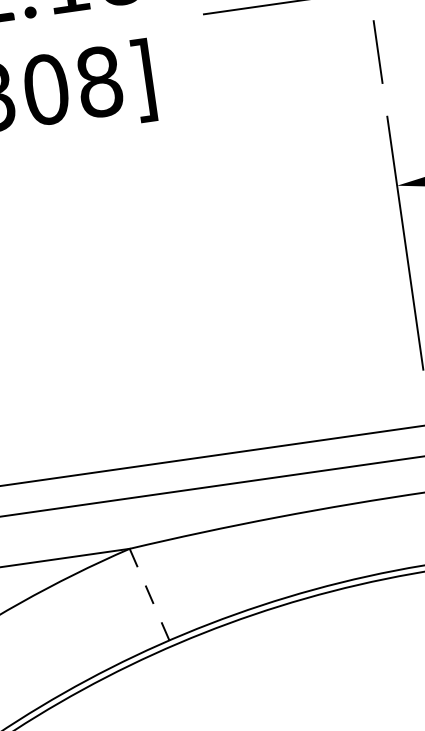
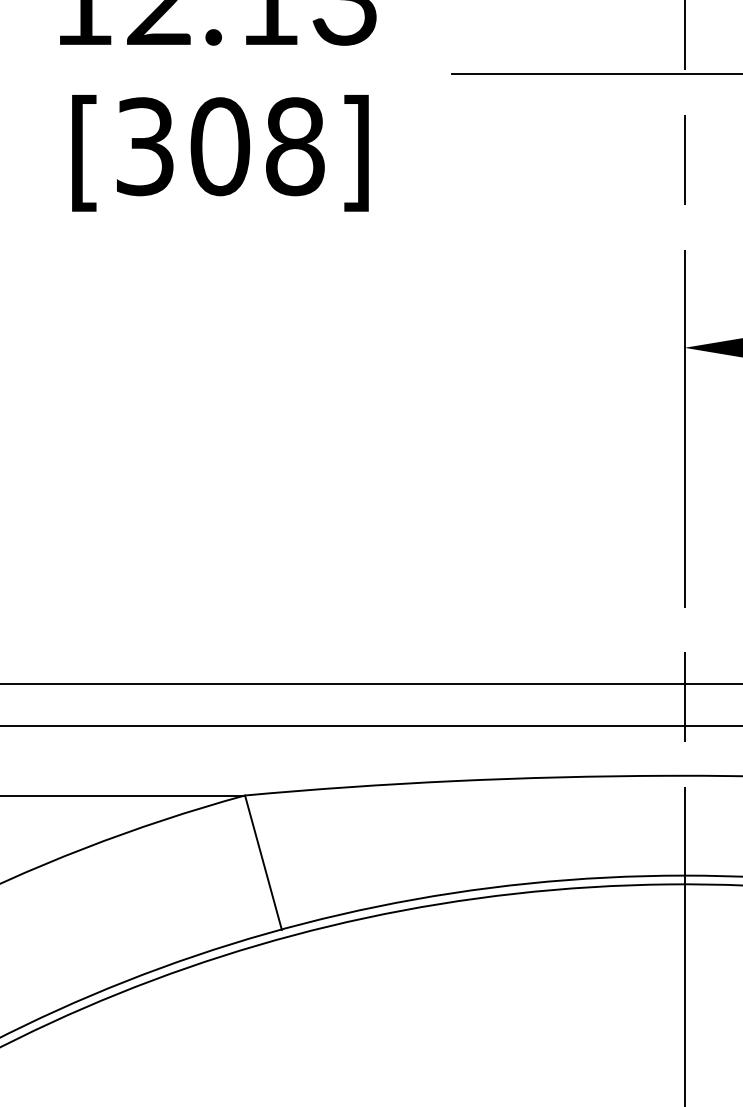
line: (149, 594) -> (263, 862), dashed -> solid

